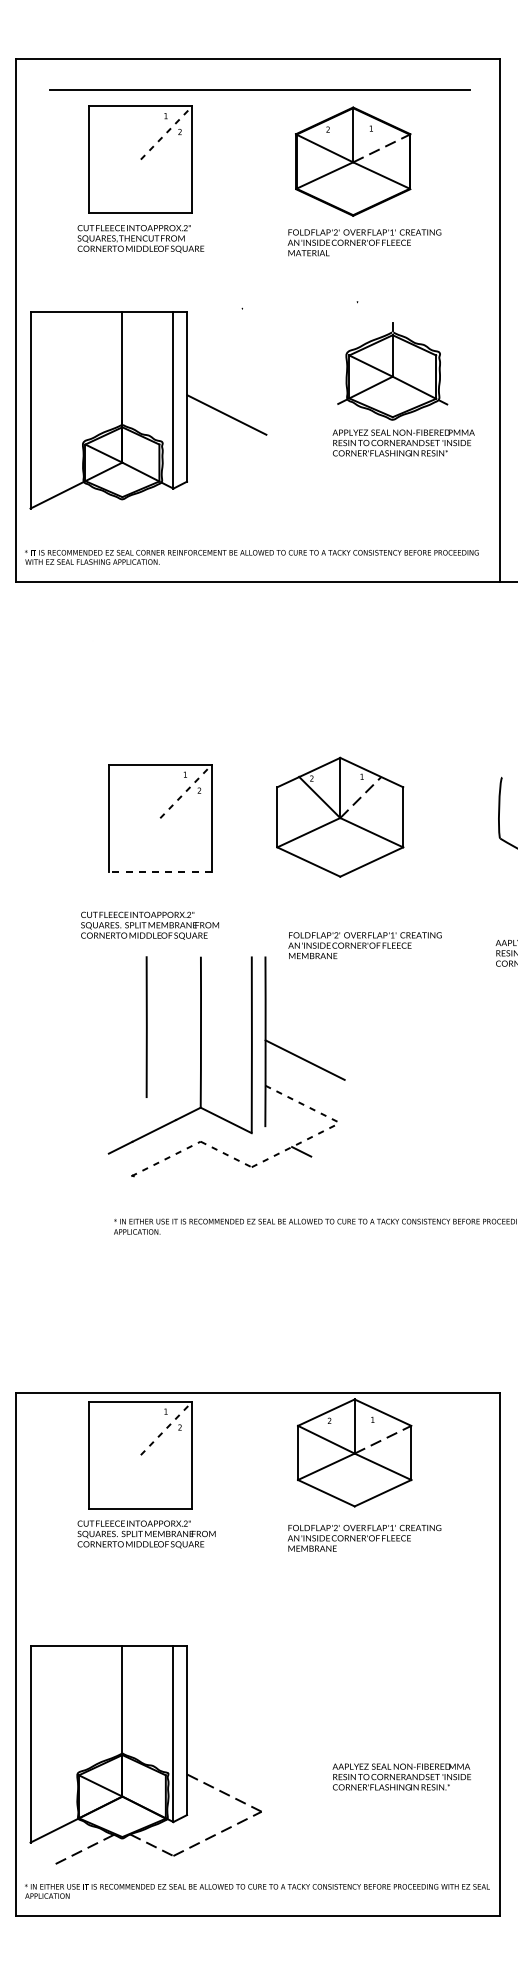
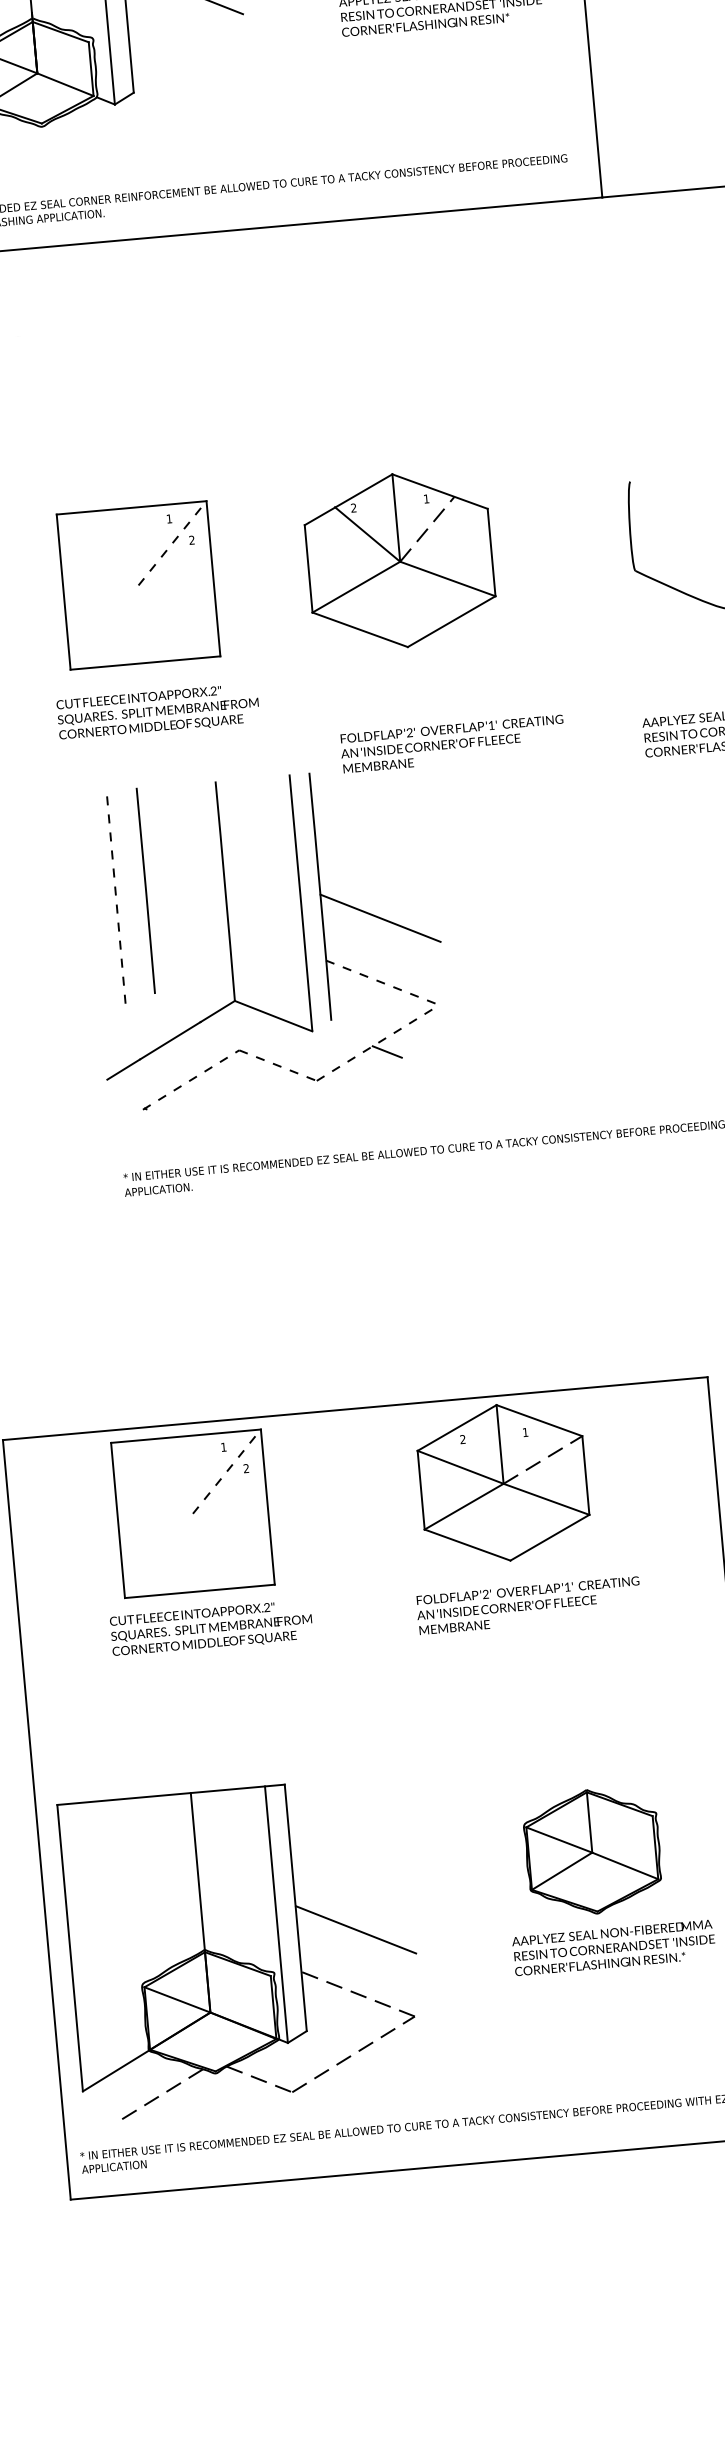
line: (160, 871) -> (145, 662), dashed -> solid
text: (149, 925) -> (157, 711), moved
line: (125, 1028) -> (115, 895), added
part: (392, 1710) -> (591, 1852), added
line: (226, 1748) -> (355, 1929), added

